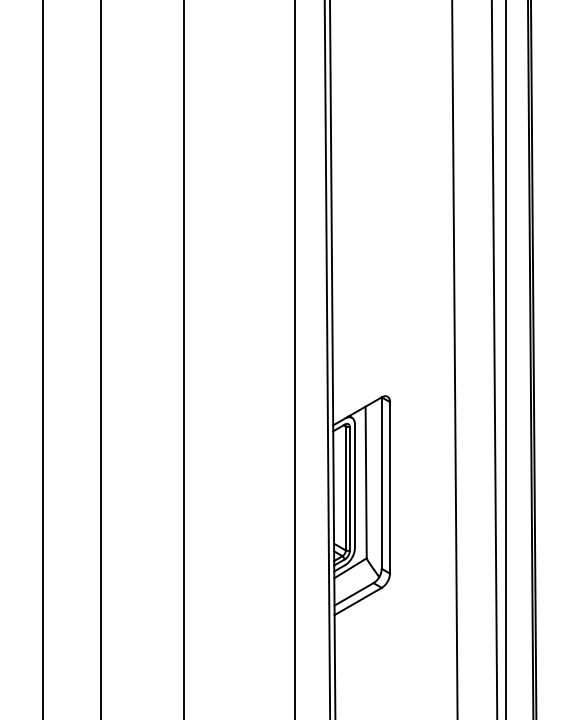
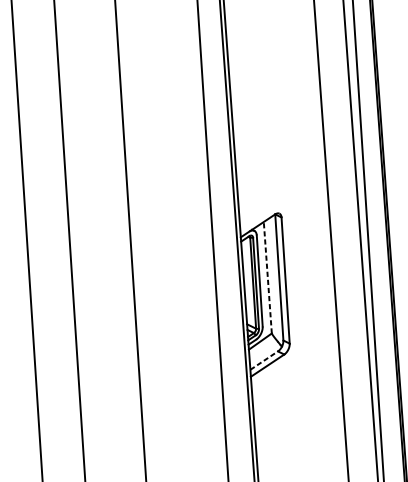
line: (366, 482) -> (268, 277), solid -> dashed
line: (354, 594) -> (264, 360), solid -> dashed

